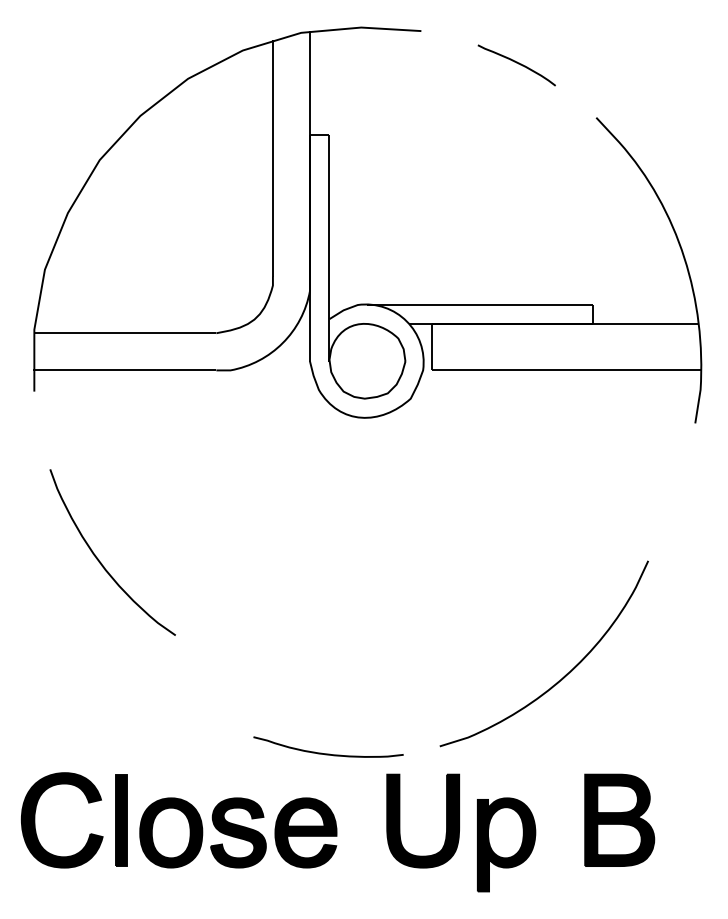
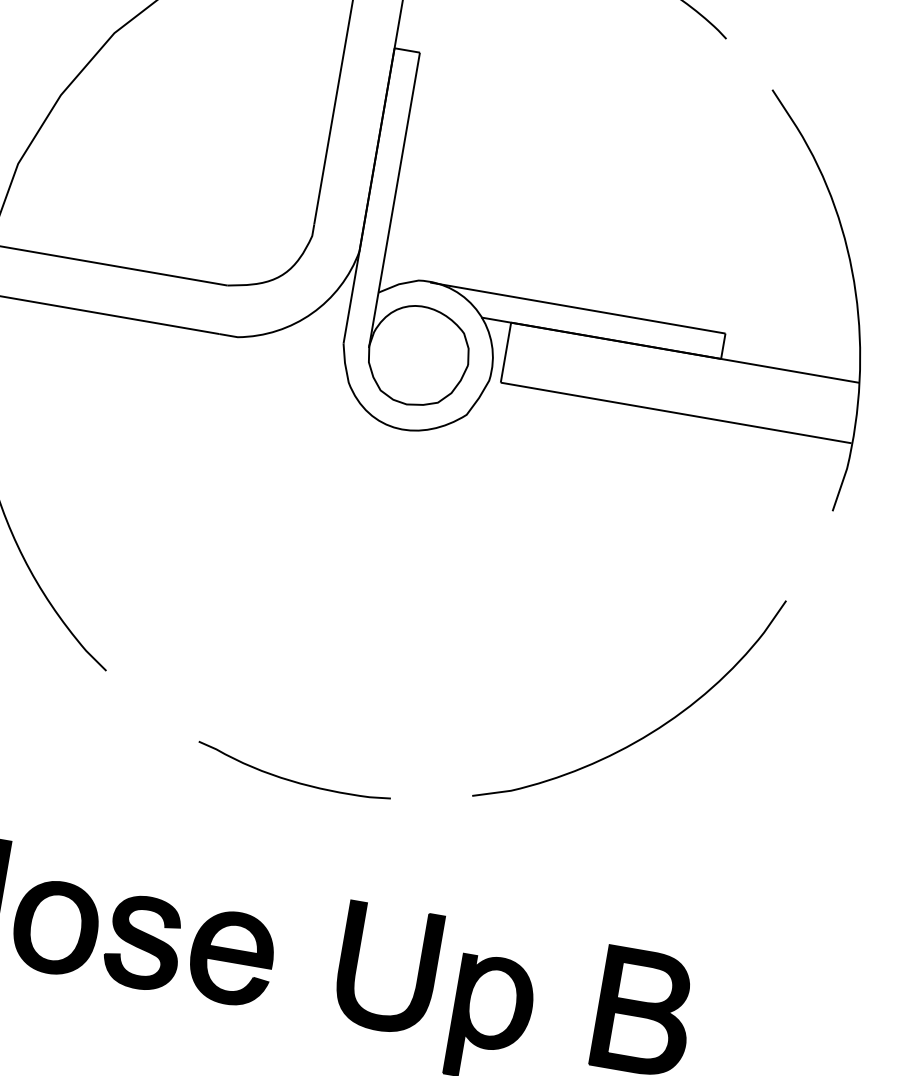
curve: (565, 674) -> (652, 730), moved
curve: (328, 753) -> (293, 779), moved

